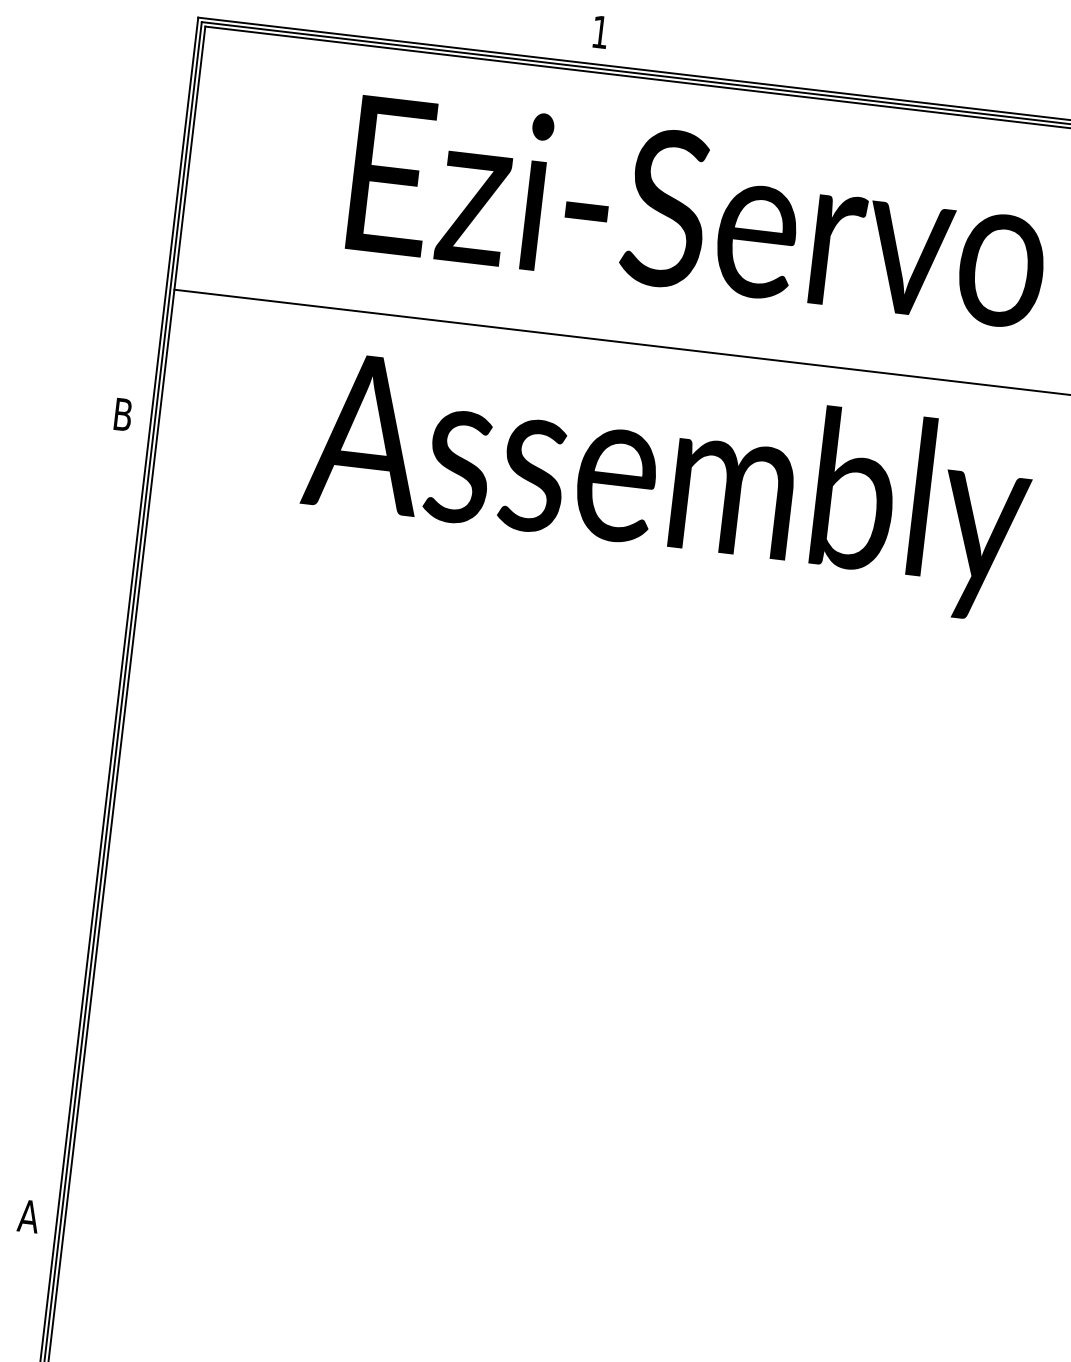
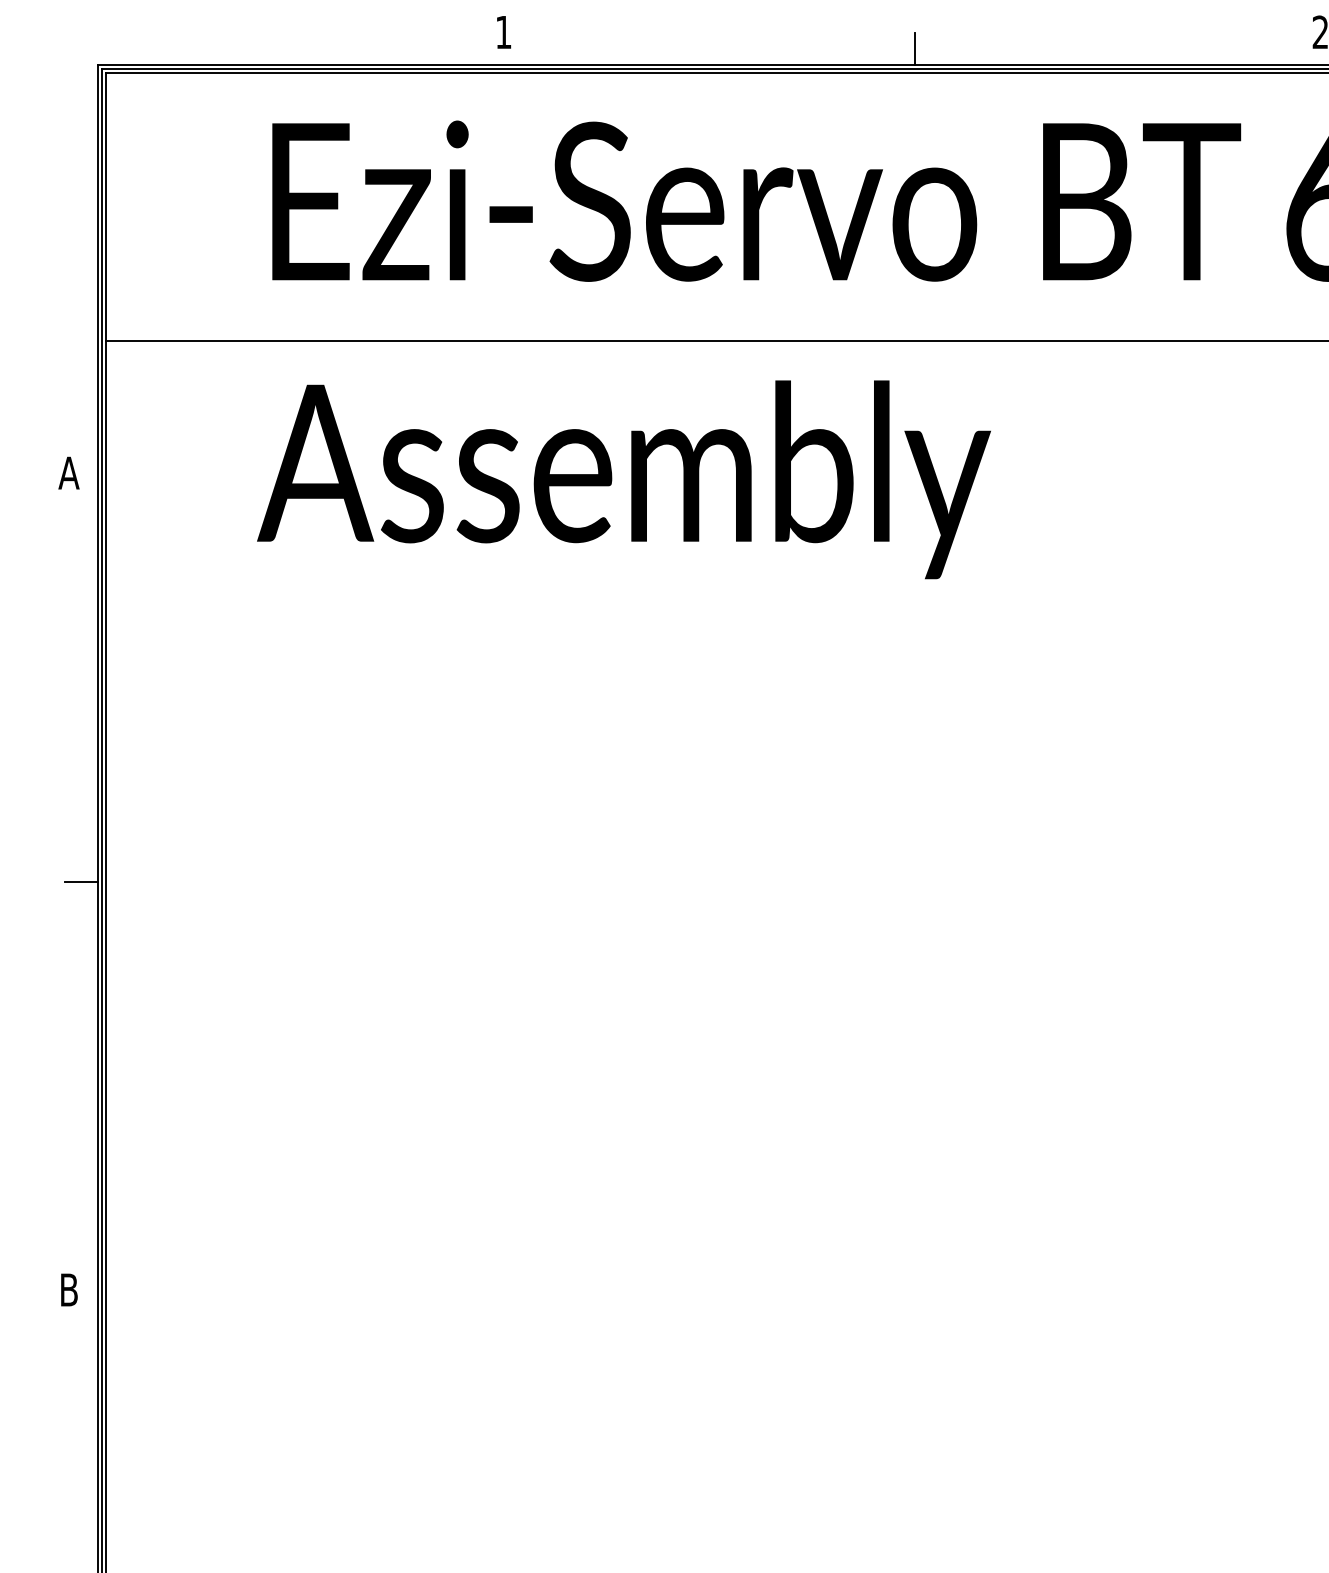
line: (1001, 95) -> (914, 48), added
text: (122, 413) -> (68, 472), B -> A
line: (87, 817) -> (81, 882), added
text: (28, 1215) -> (68, 1289), A -> B

